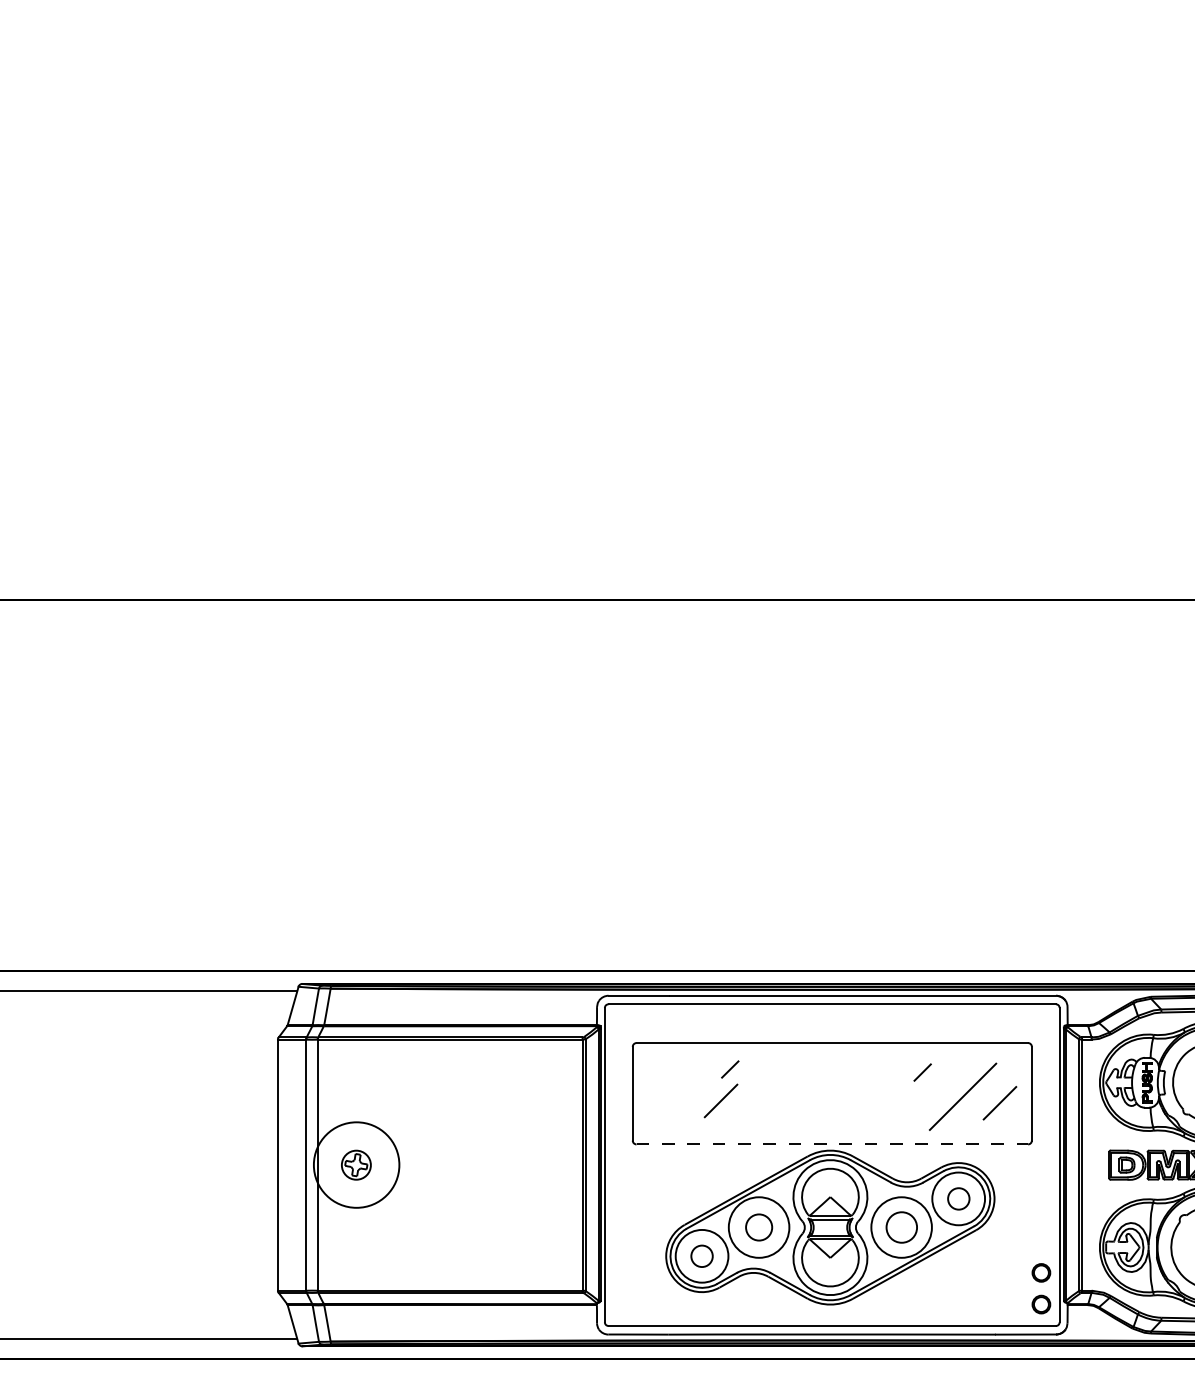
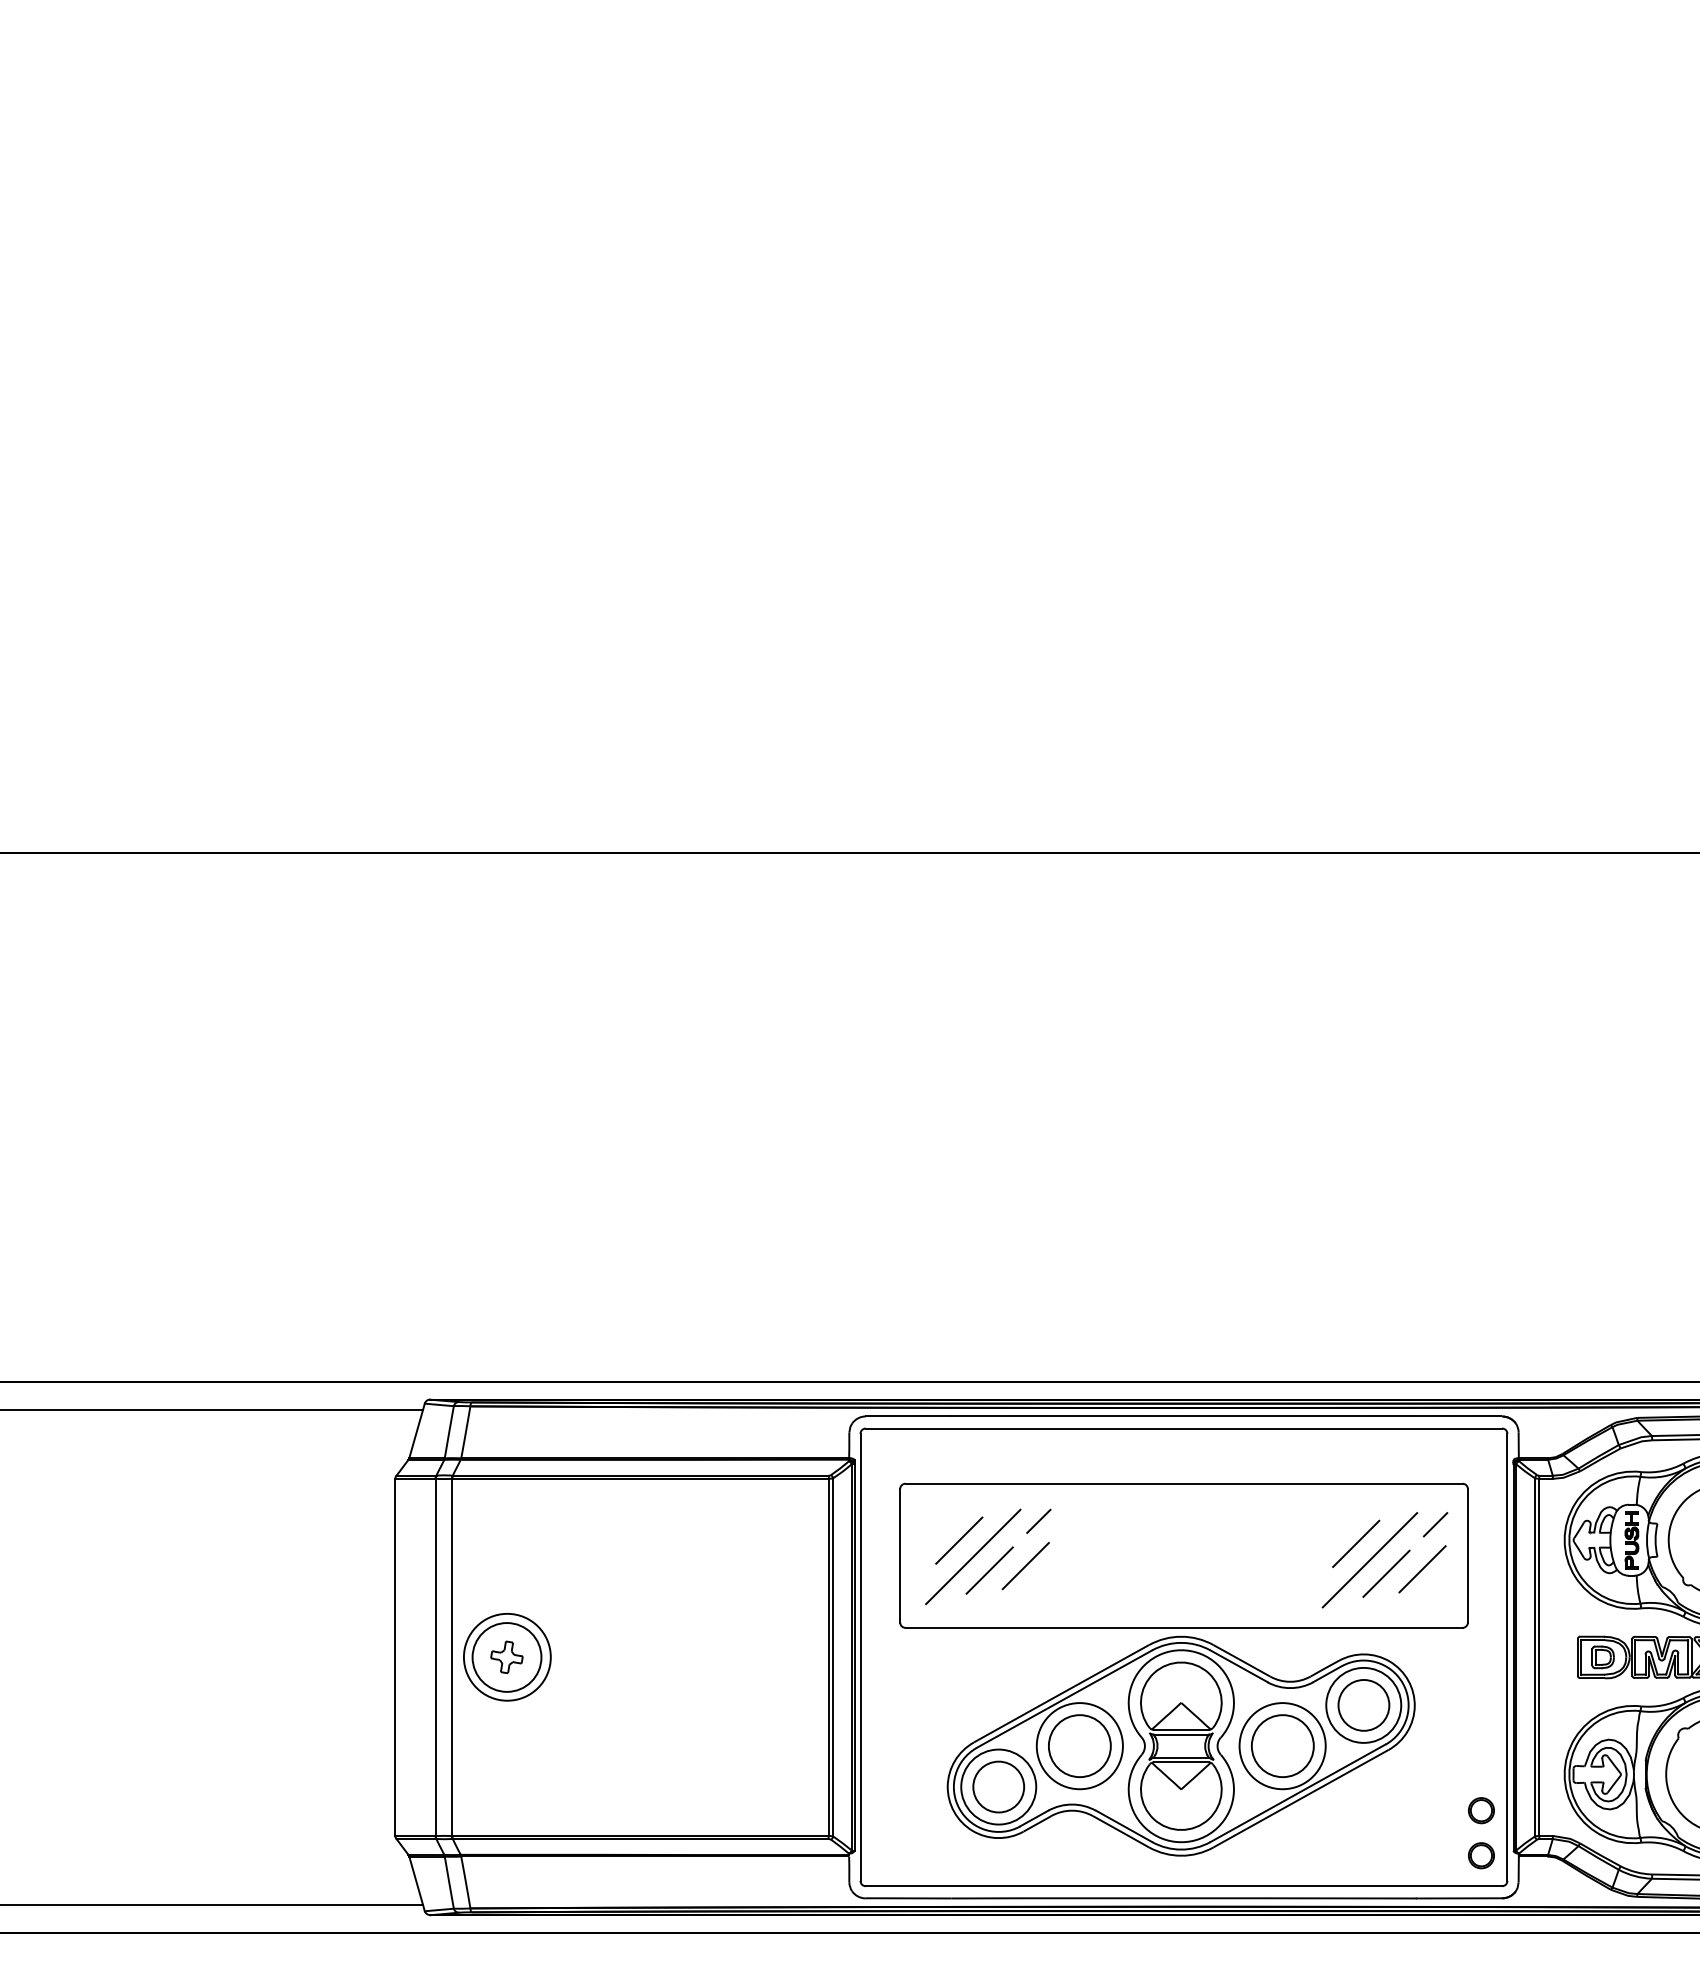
line: (922, 1072) -> (1435, 1524), moved
line: (674, 1082) -> (959, 1540), added
line: (953, 1085) -> (1356, 1543), added
line: (684, 1094) -> (973, 1556), added
line: (695, 1104) -> (989, 1570), added
line: (974, 1106) -> (1386, 1573), added
line: (832, 1144) -> (1184, 1627), dashed -> solid
circle: (356, 1164) -> (506, 1656), size x0.71
circle: (356, 1165) -> (506, 1657), size x1.67
circle: (958, 1198) -> (1363, 1705), size x1.67
circle: (758, 1227) -> (1079, 1745), size x1.67
circle: (901, 1227) -> (1282, 1745), size x1.43
circle: (701, 1255) -> (998, 1786), size x1.67

